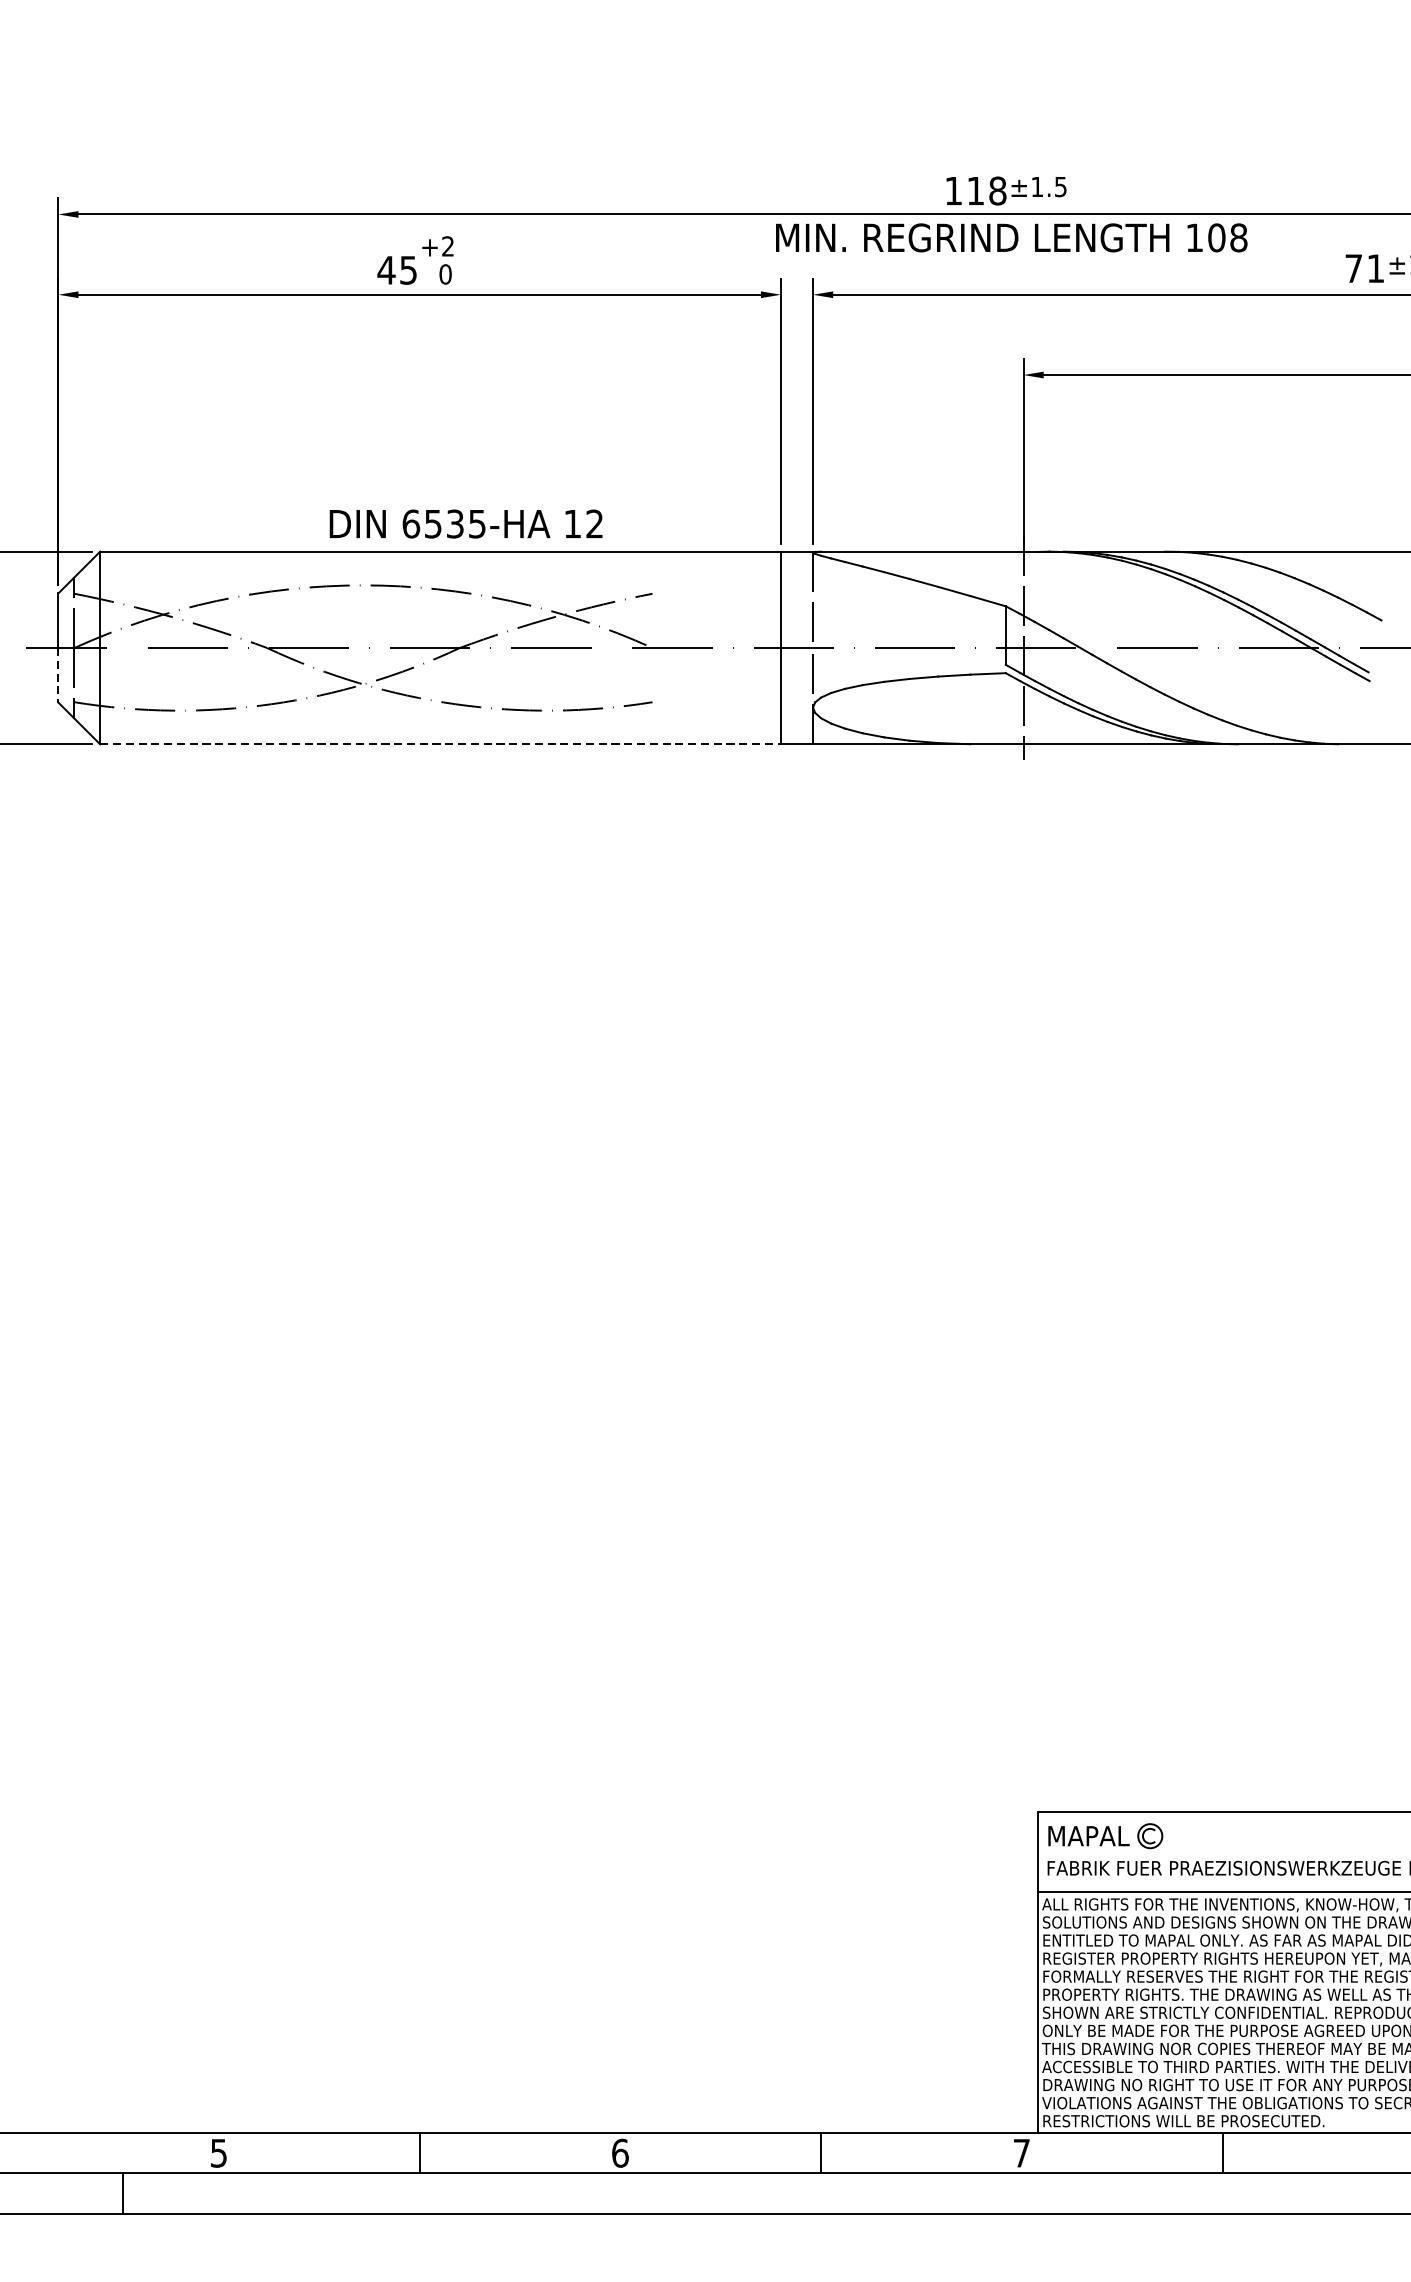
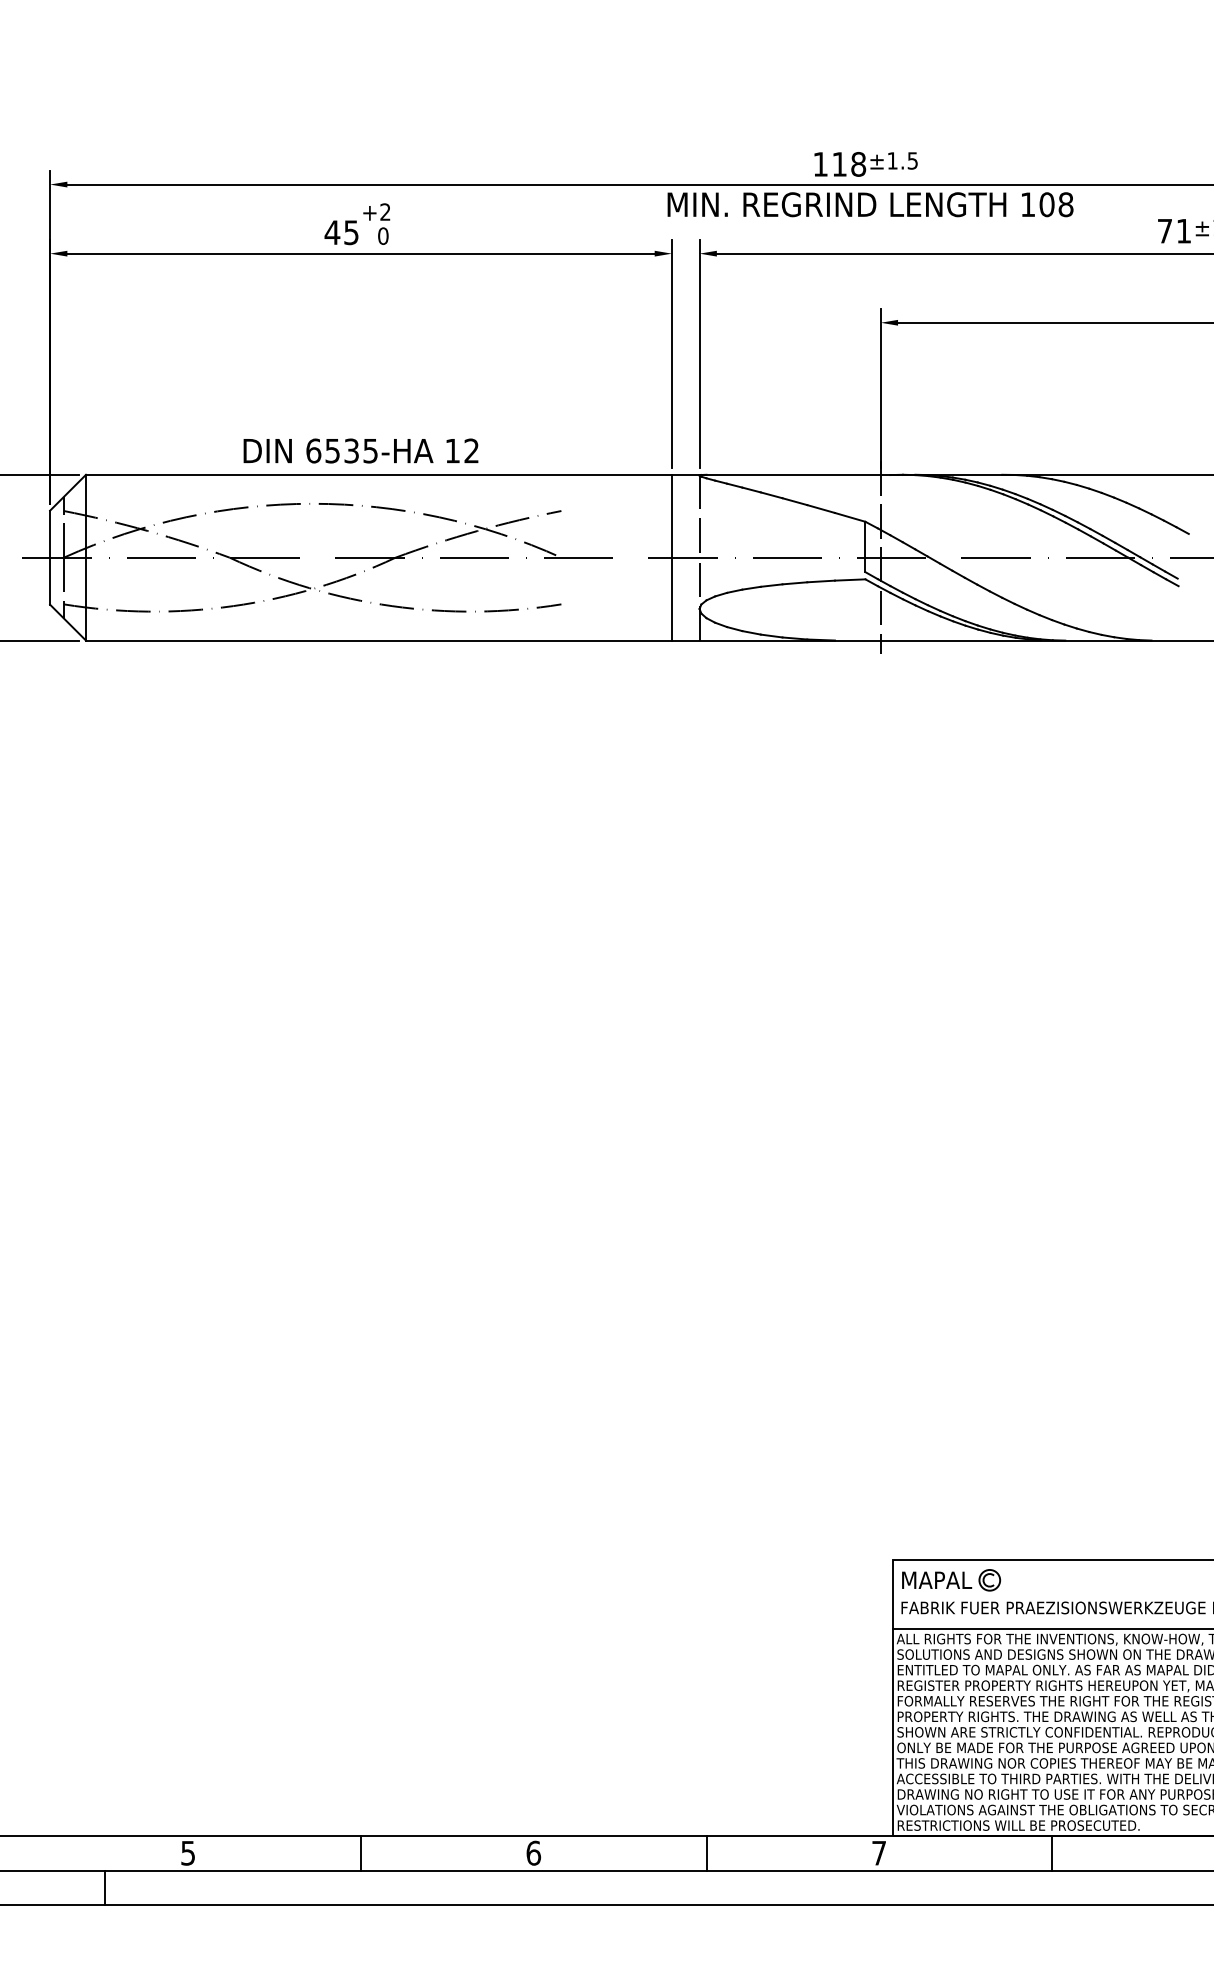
text: (465, 523) -> (360, 450), moved
line: (58, 675) -> (50, 581), dashed -> solid
line: (441, 744) -> (379, 640), dashed -> solid

